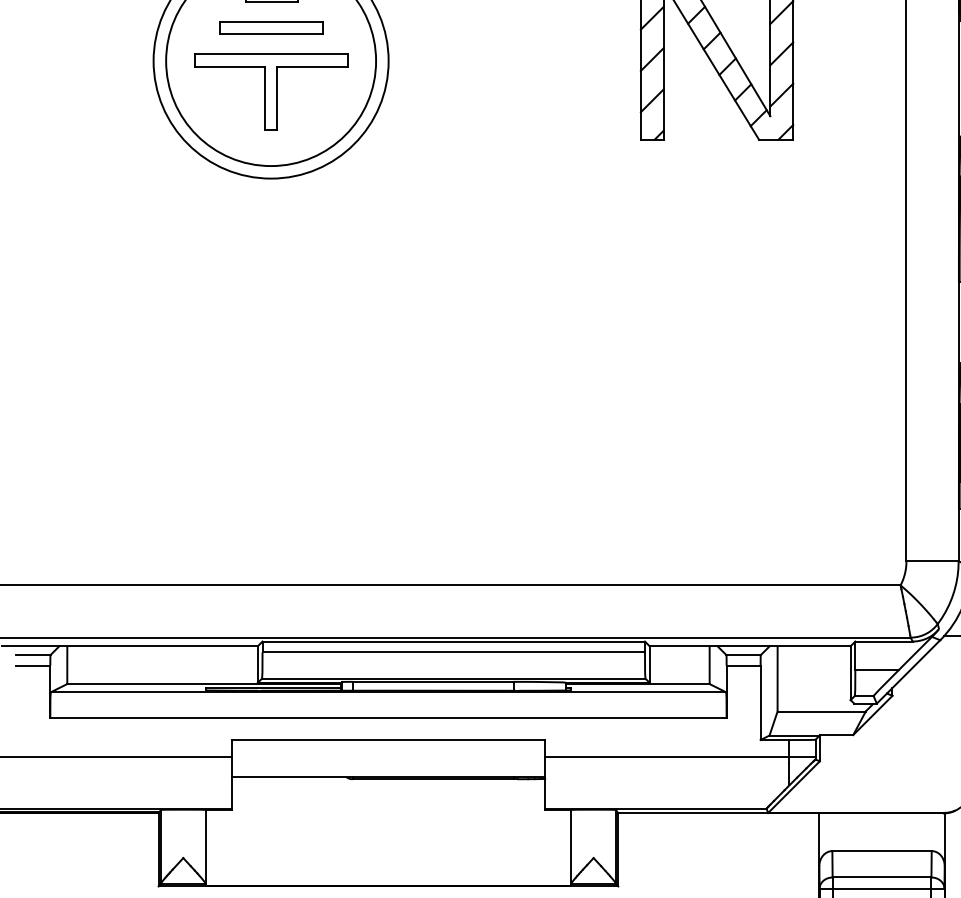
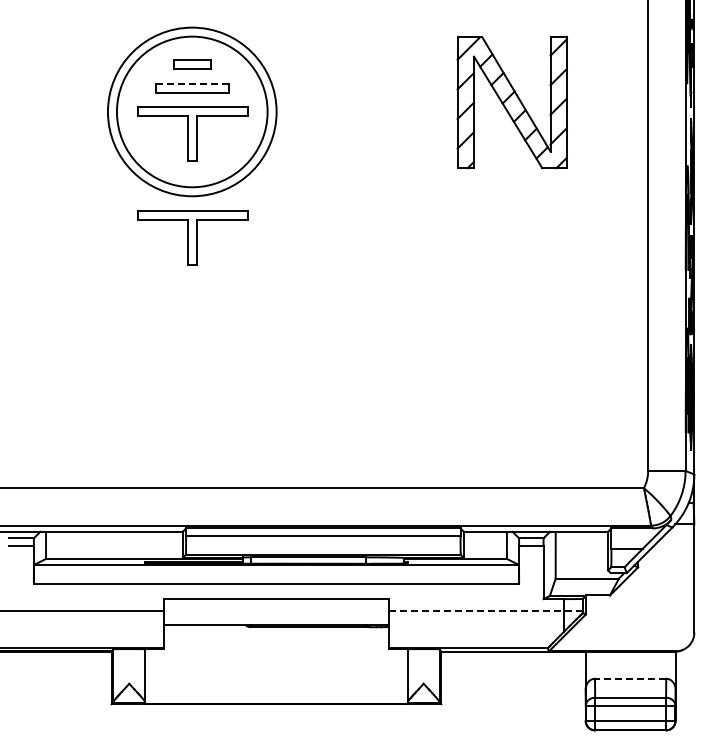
line: (271, 21) -> (192, 83), solid -> dashed
part: (271, 236) -> (192, 237), added
line: (679, 755) -> (485, 610), solid -> dashed
line: (881, 850) -> (630, 678), solid -> dashed

